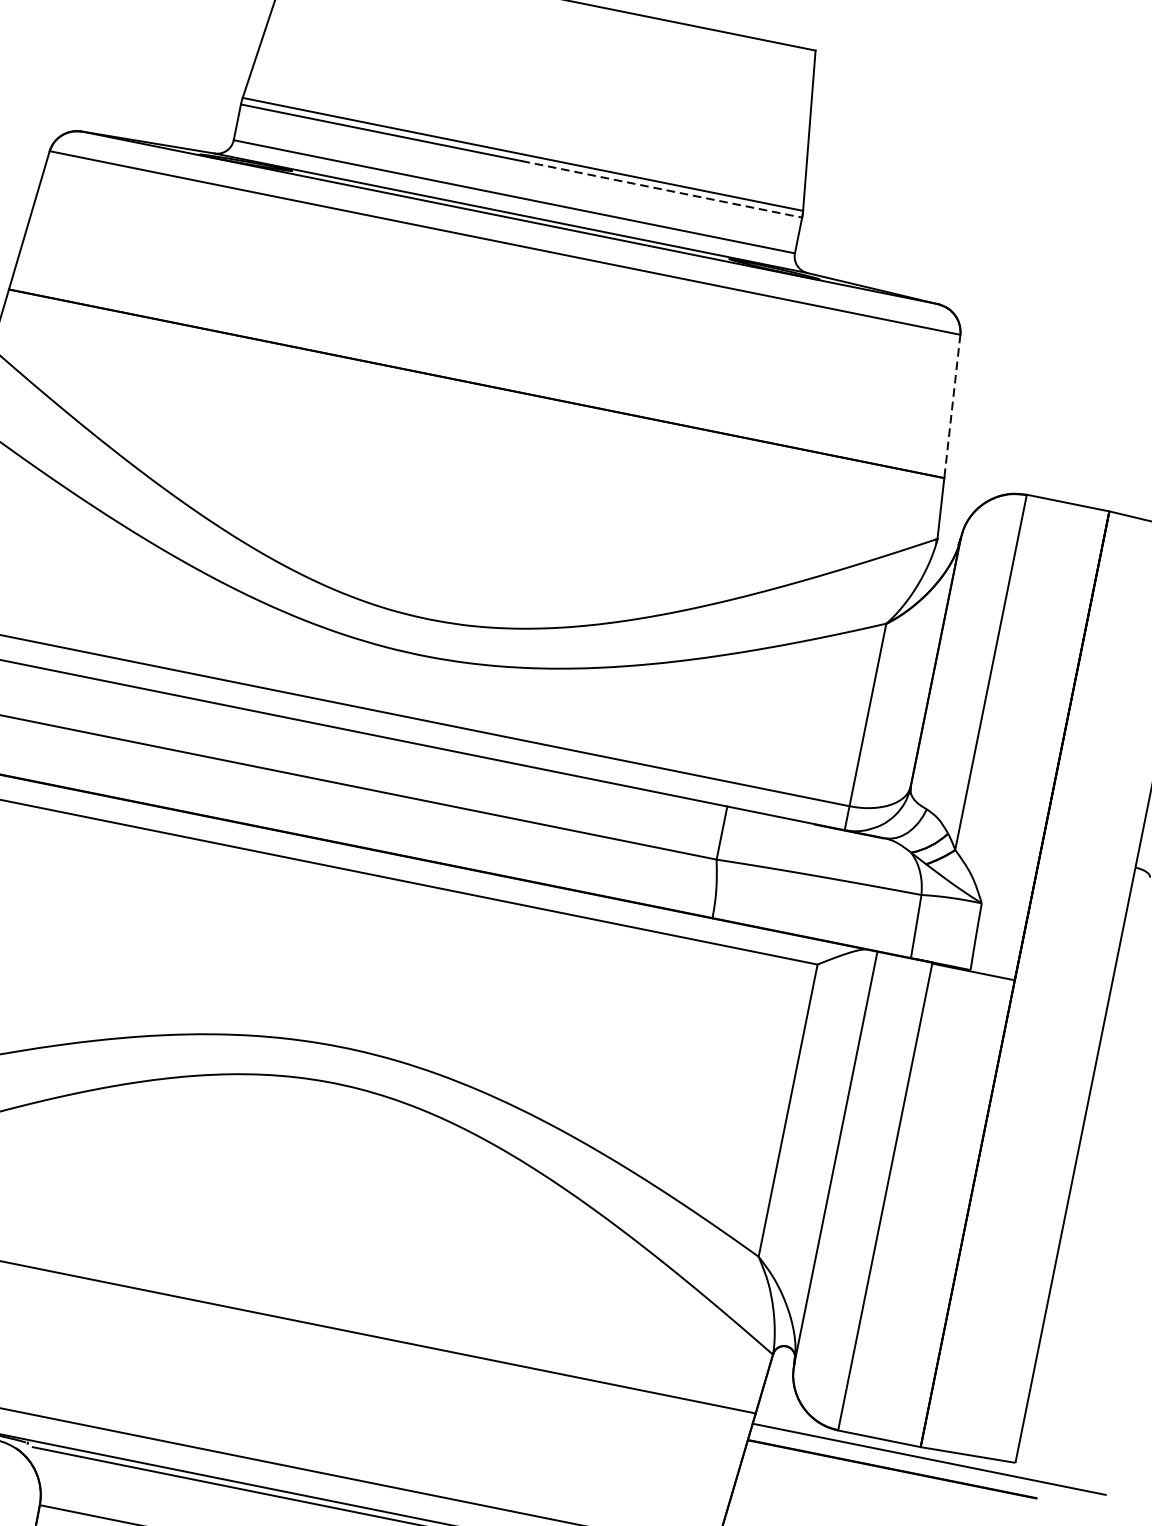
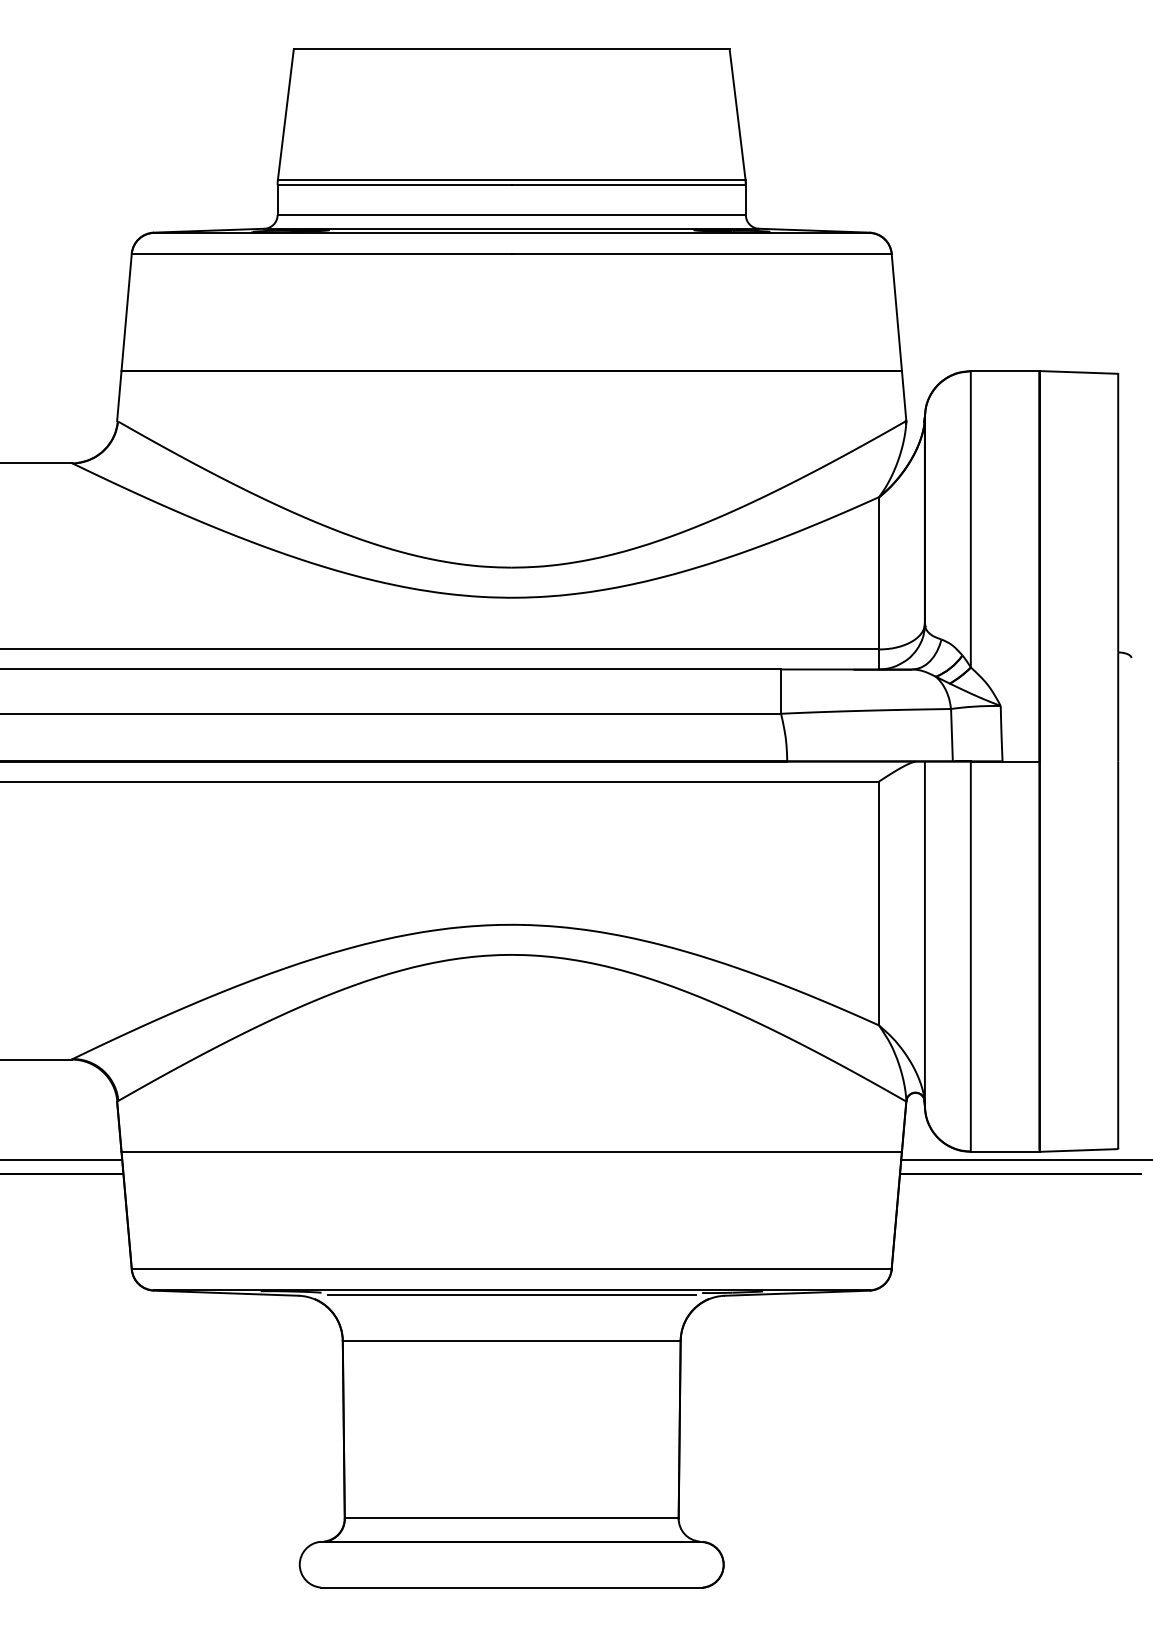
line: (662, 189) -> (629, 185), dashed -> solid
line: (951, 406) -> (896, 312), dashed -> solid

